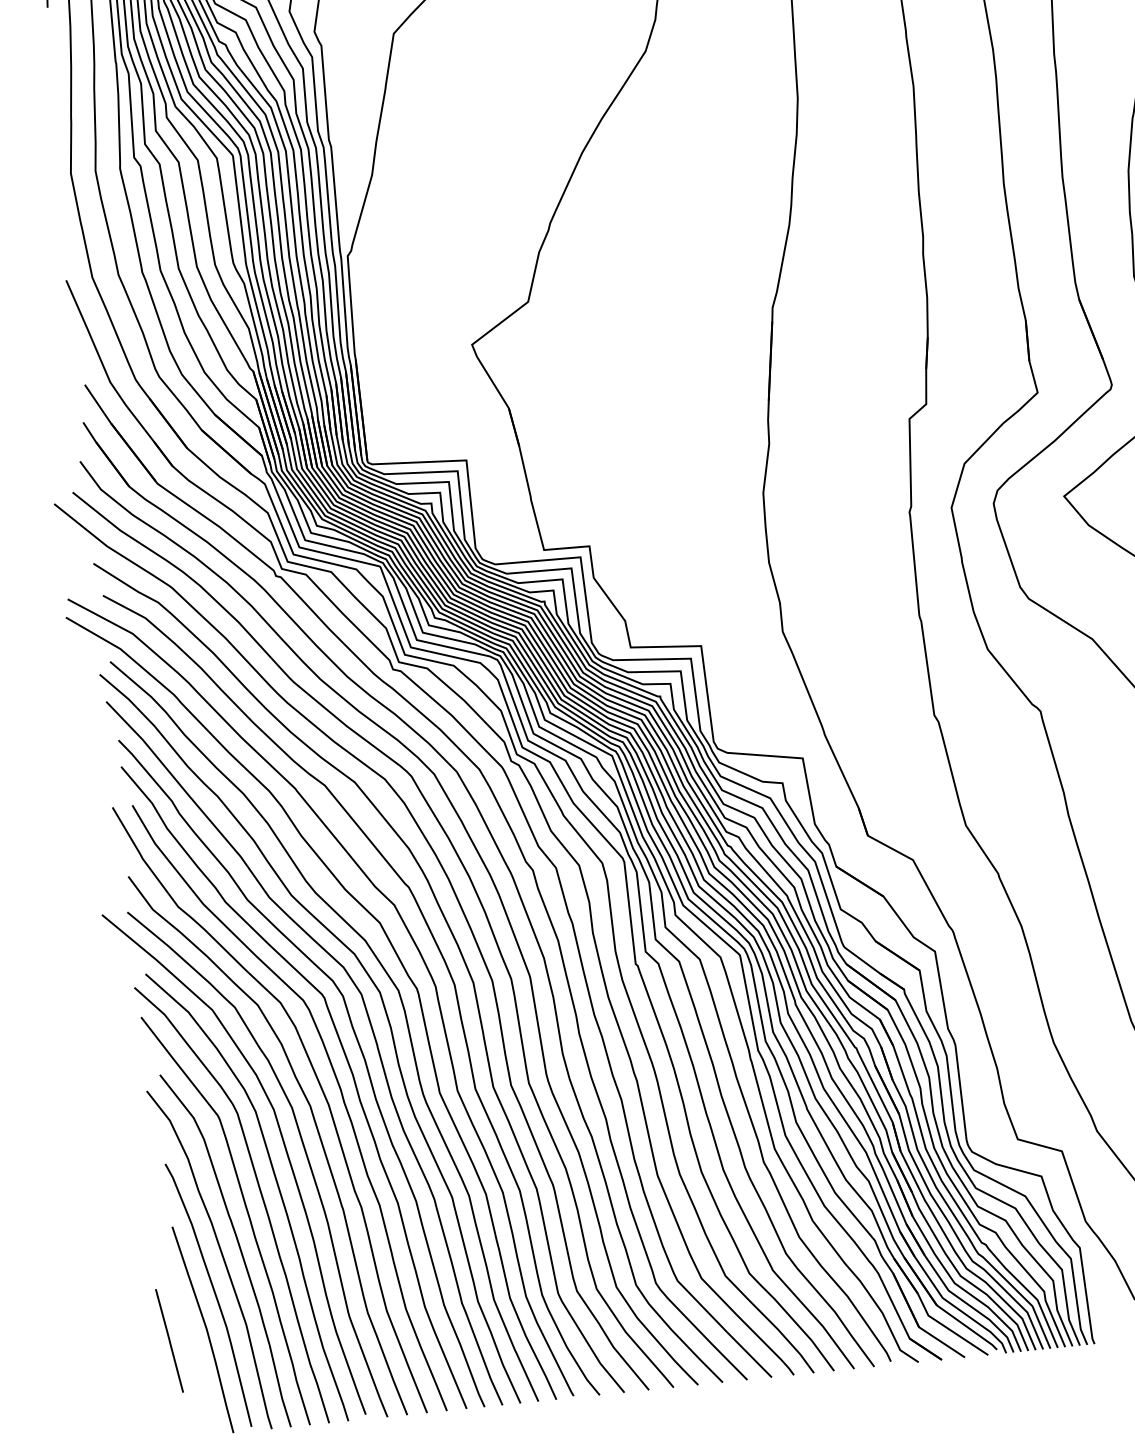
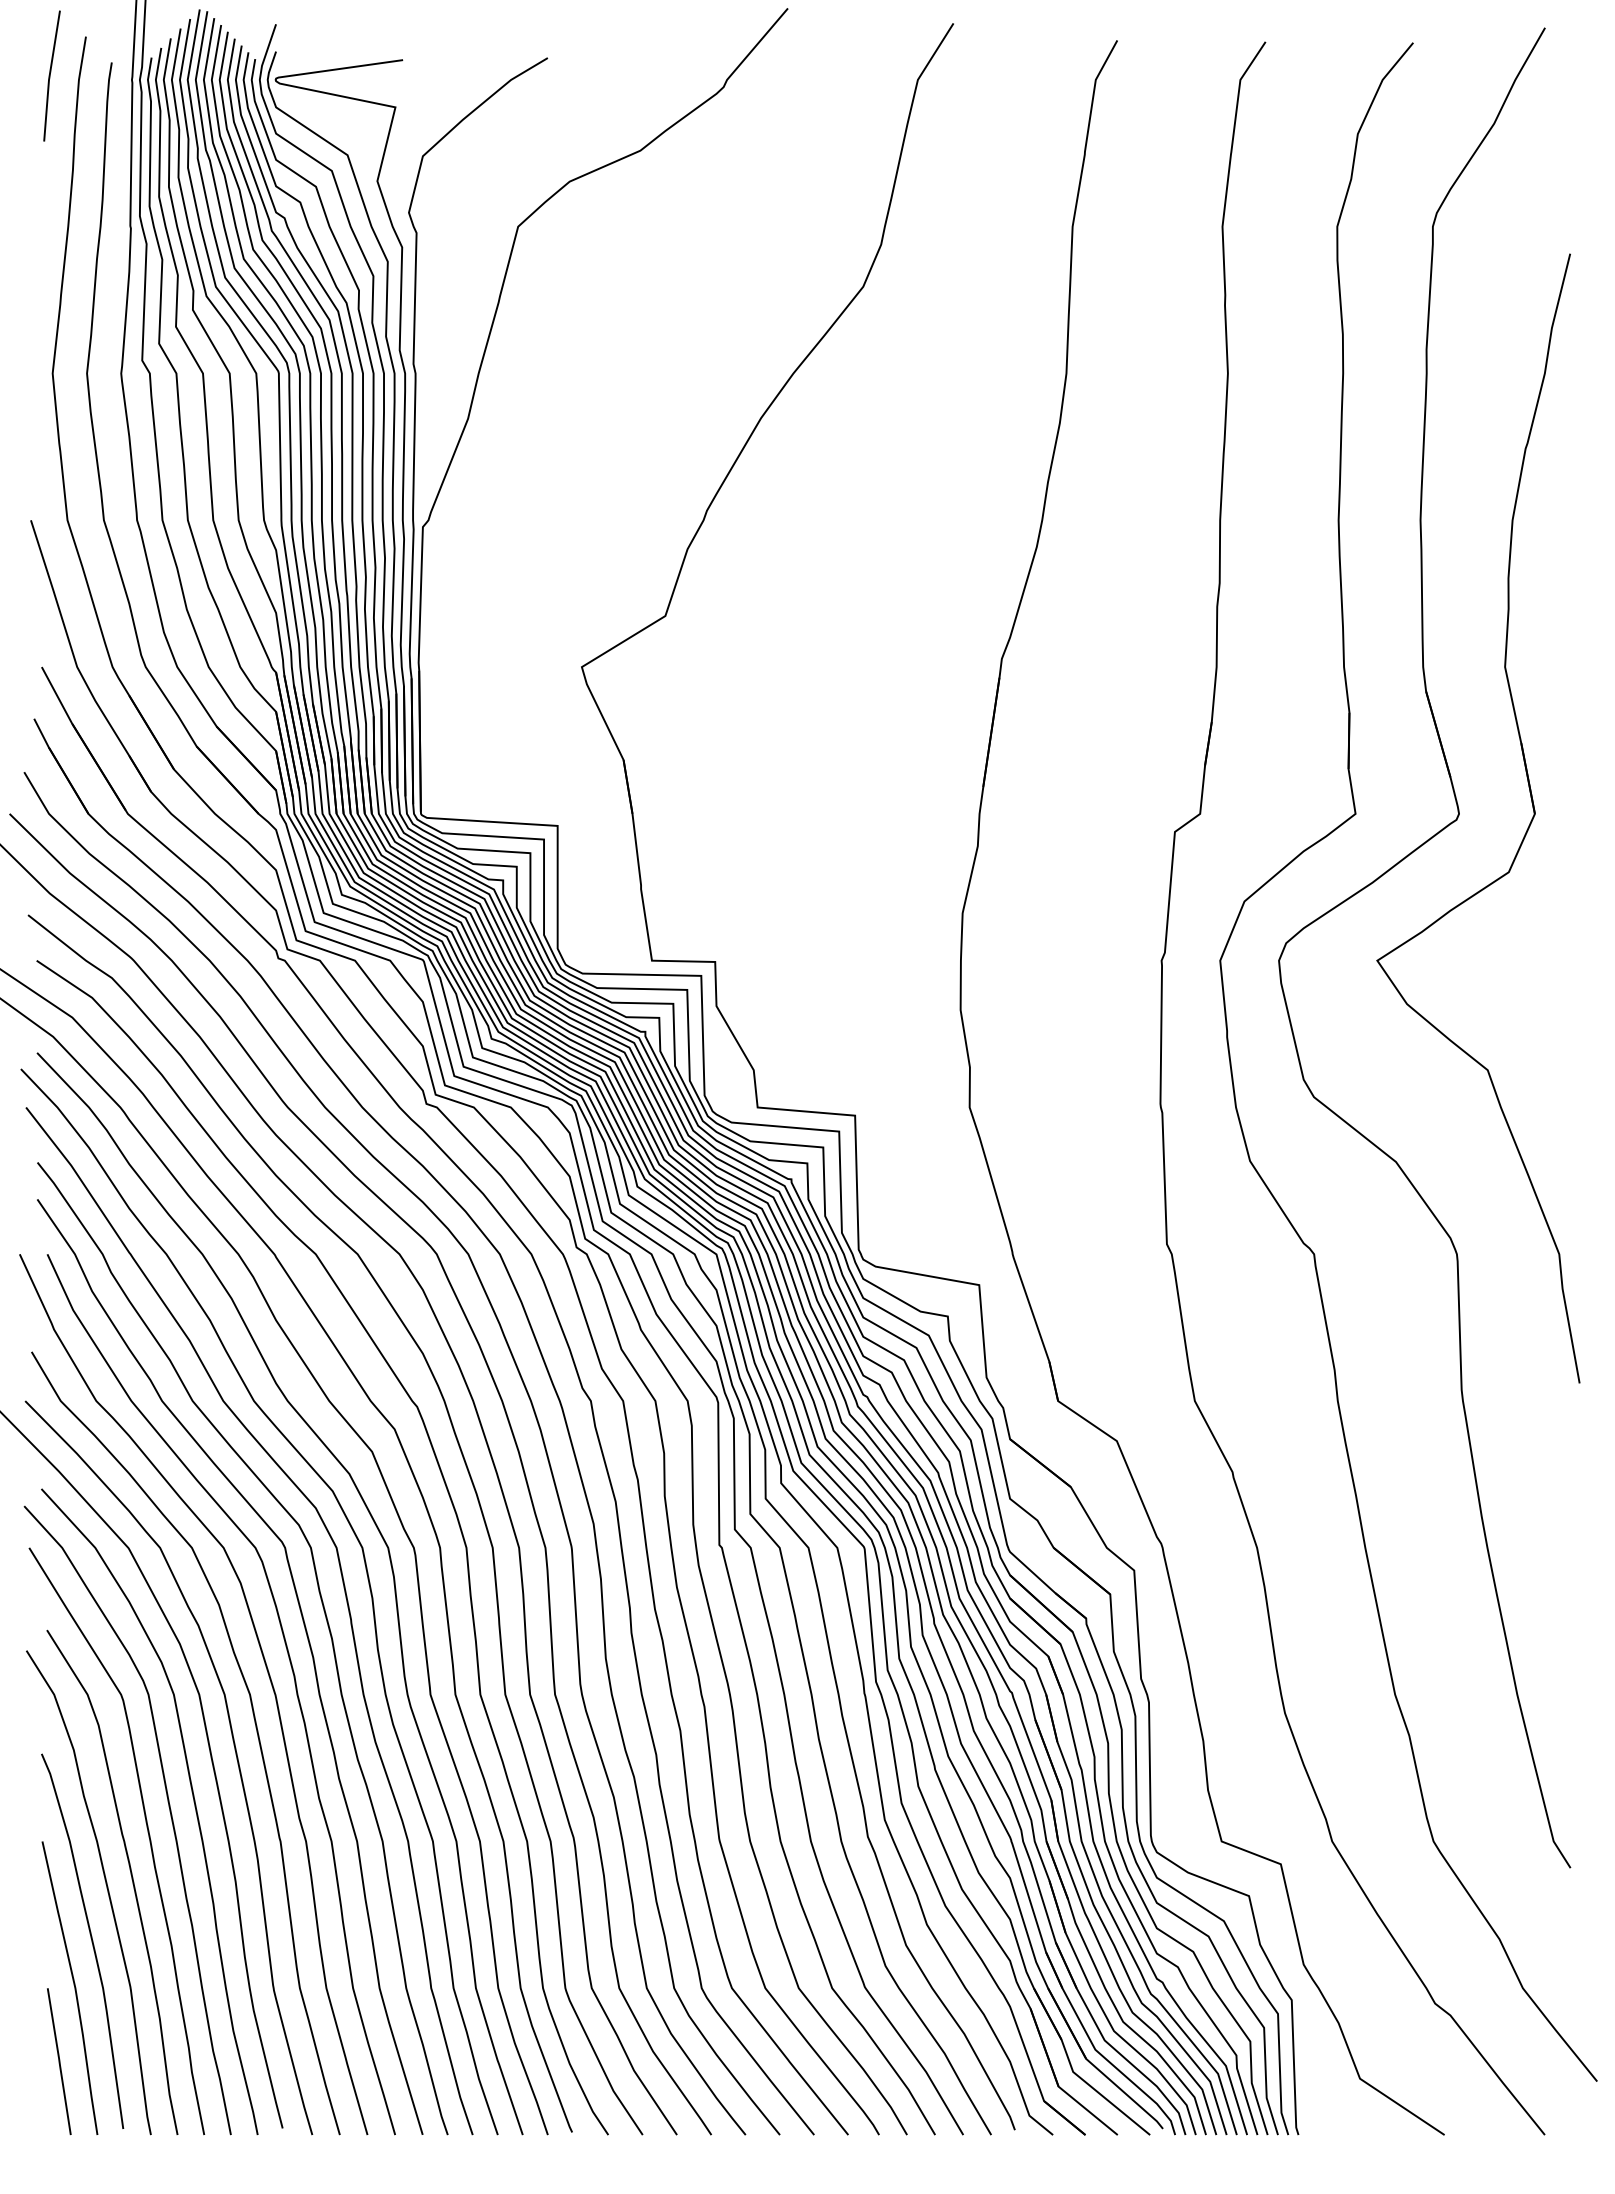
line: (169, 1340) -> (59, 2061), moved

